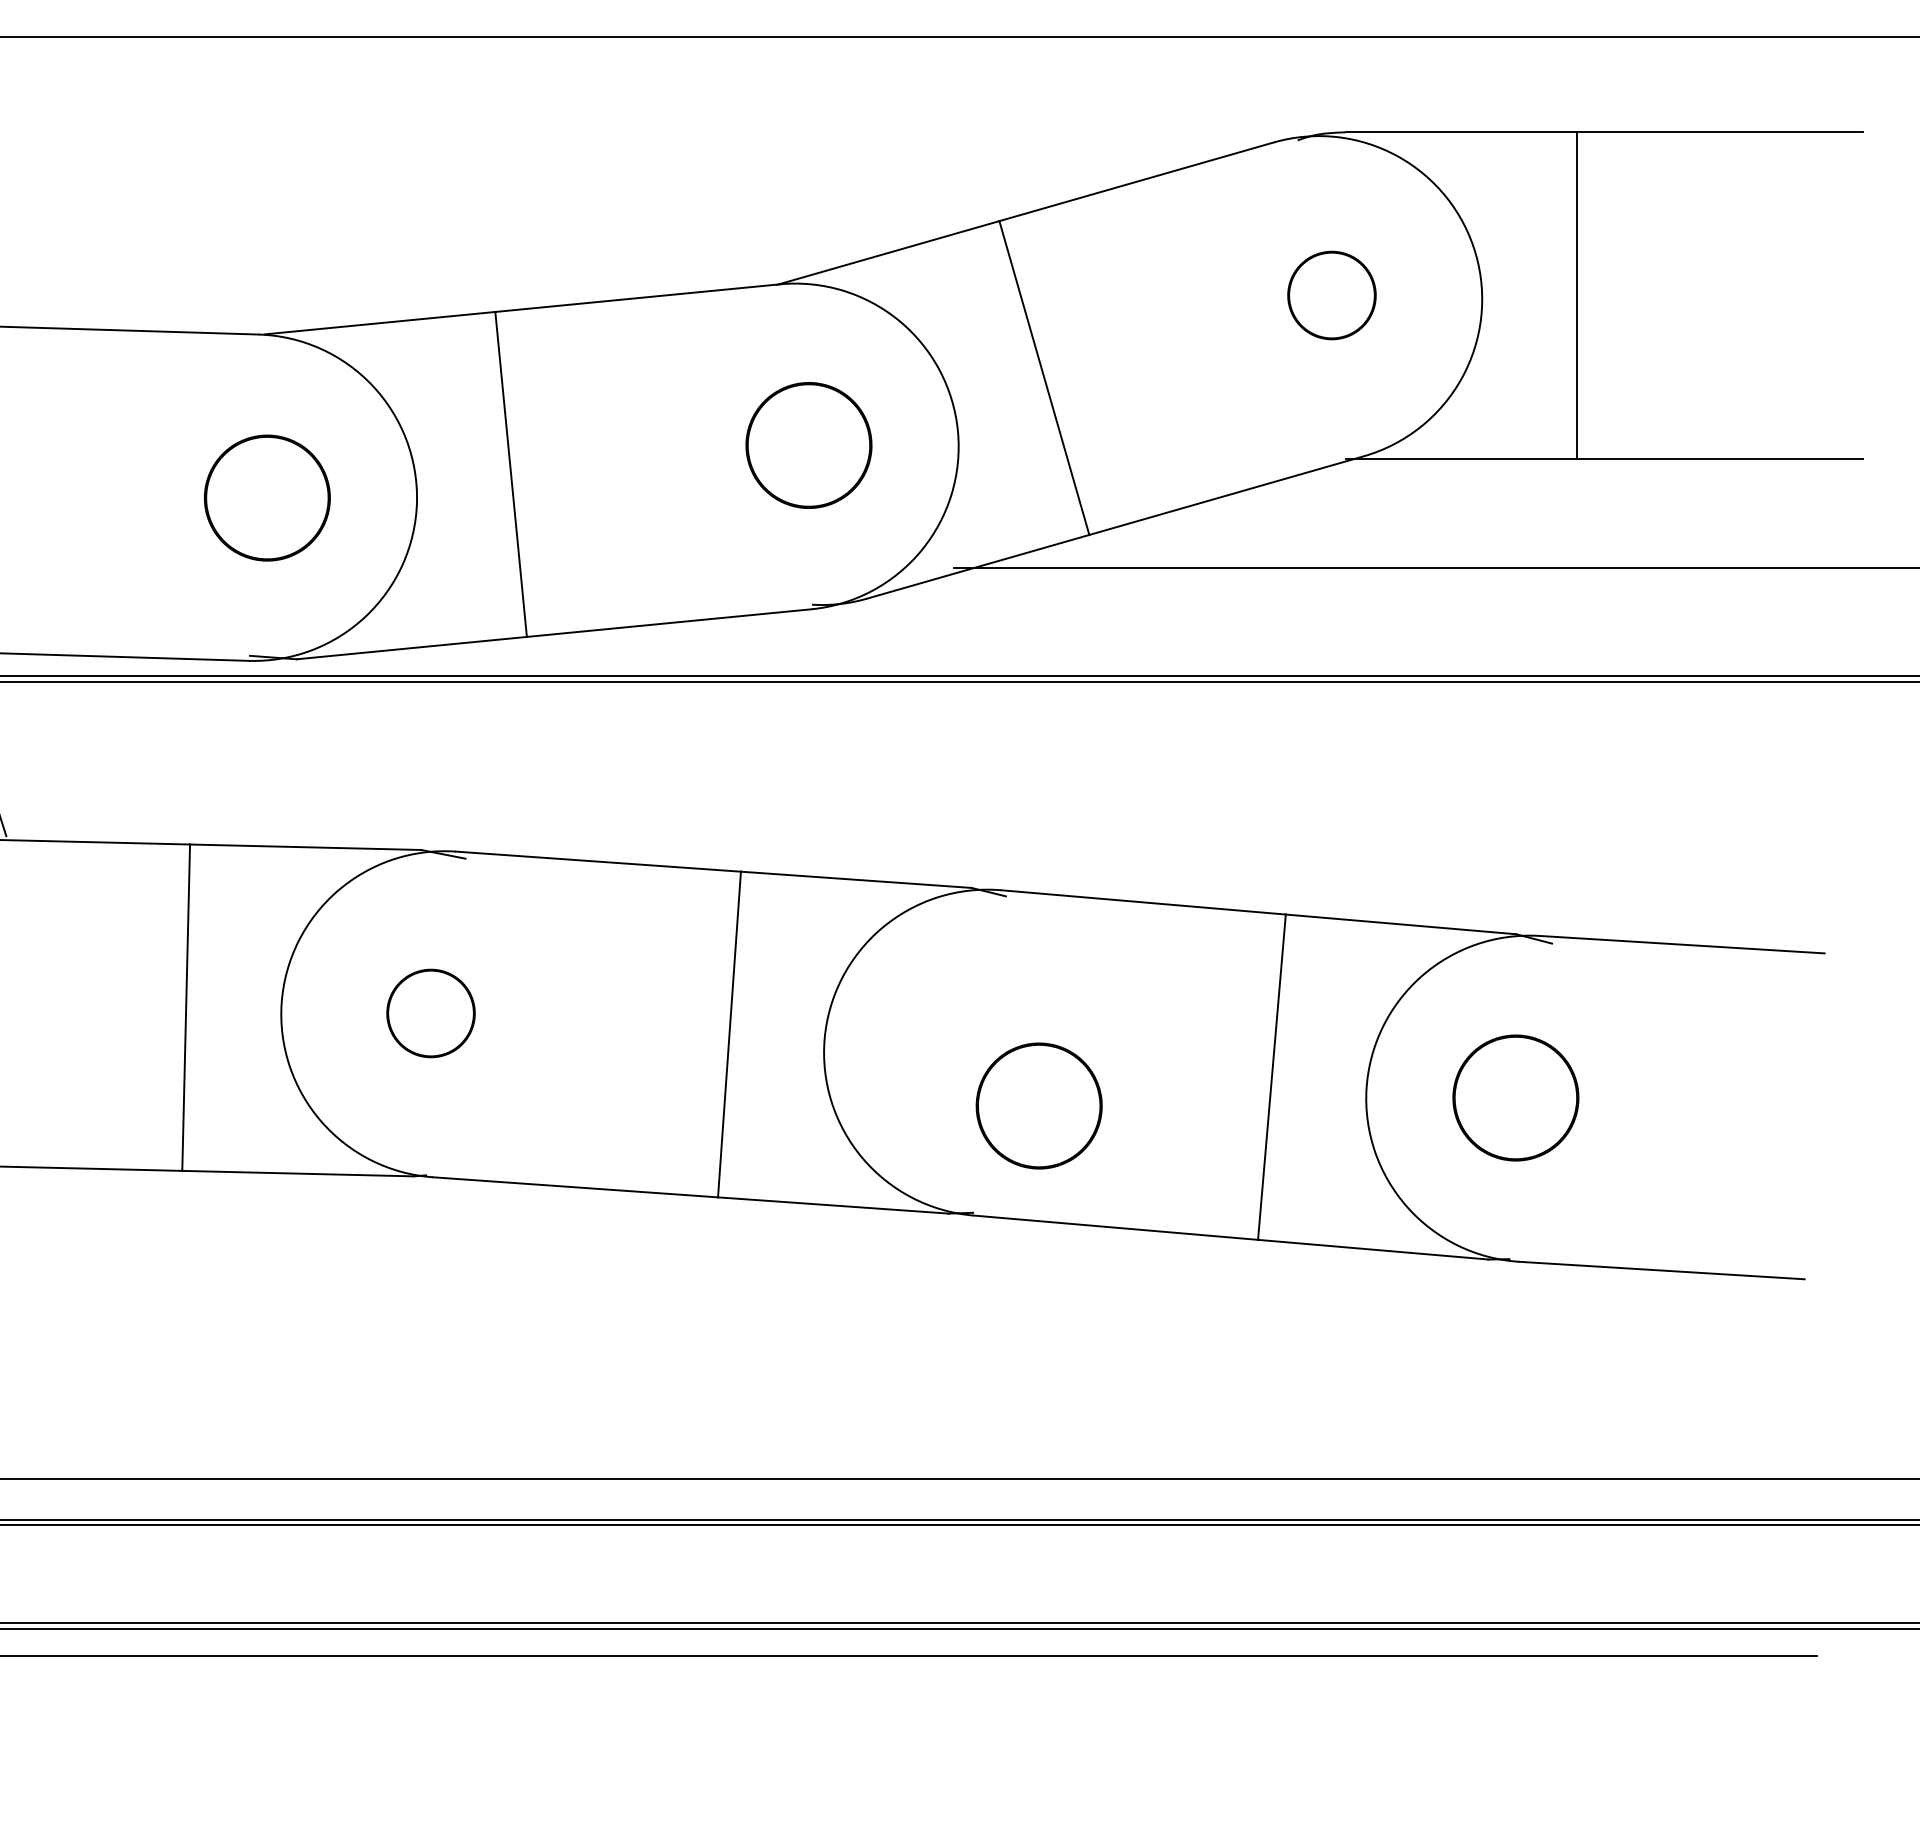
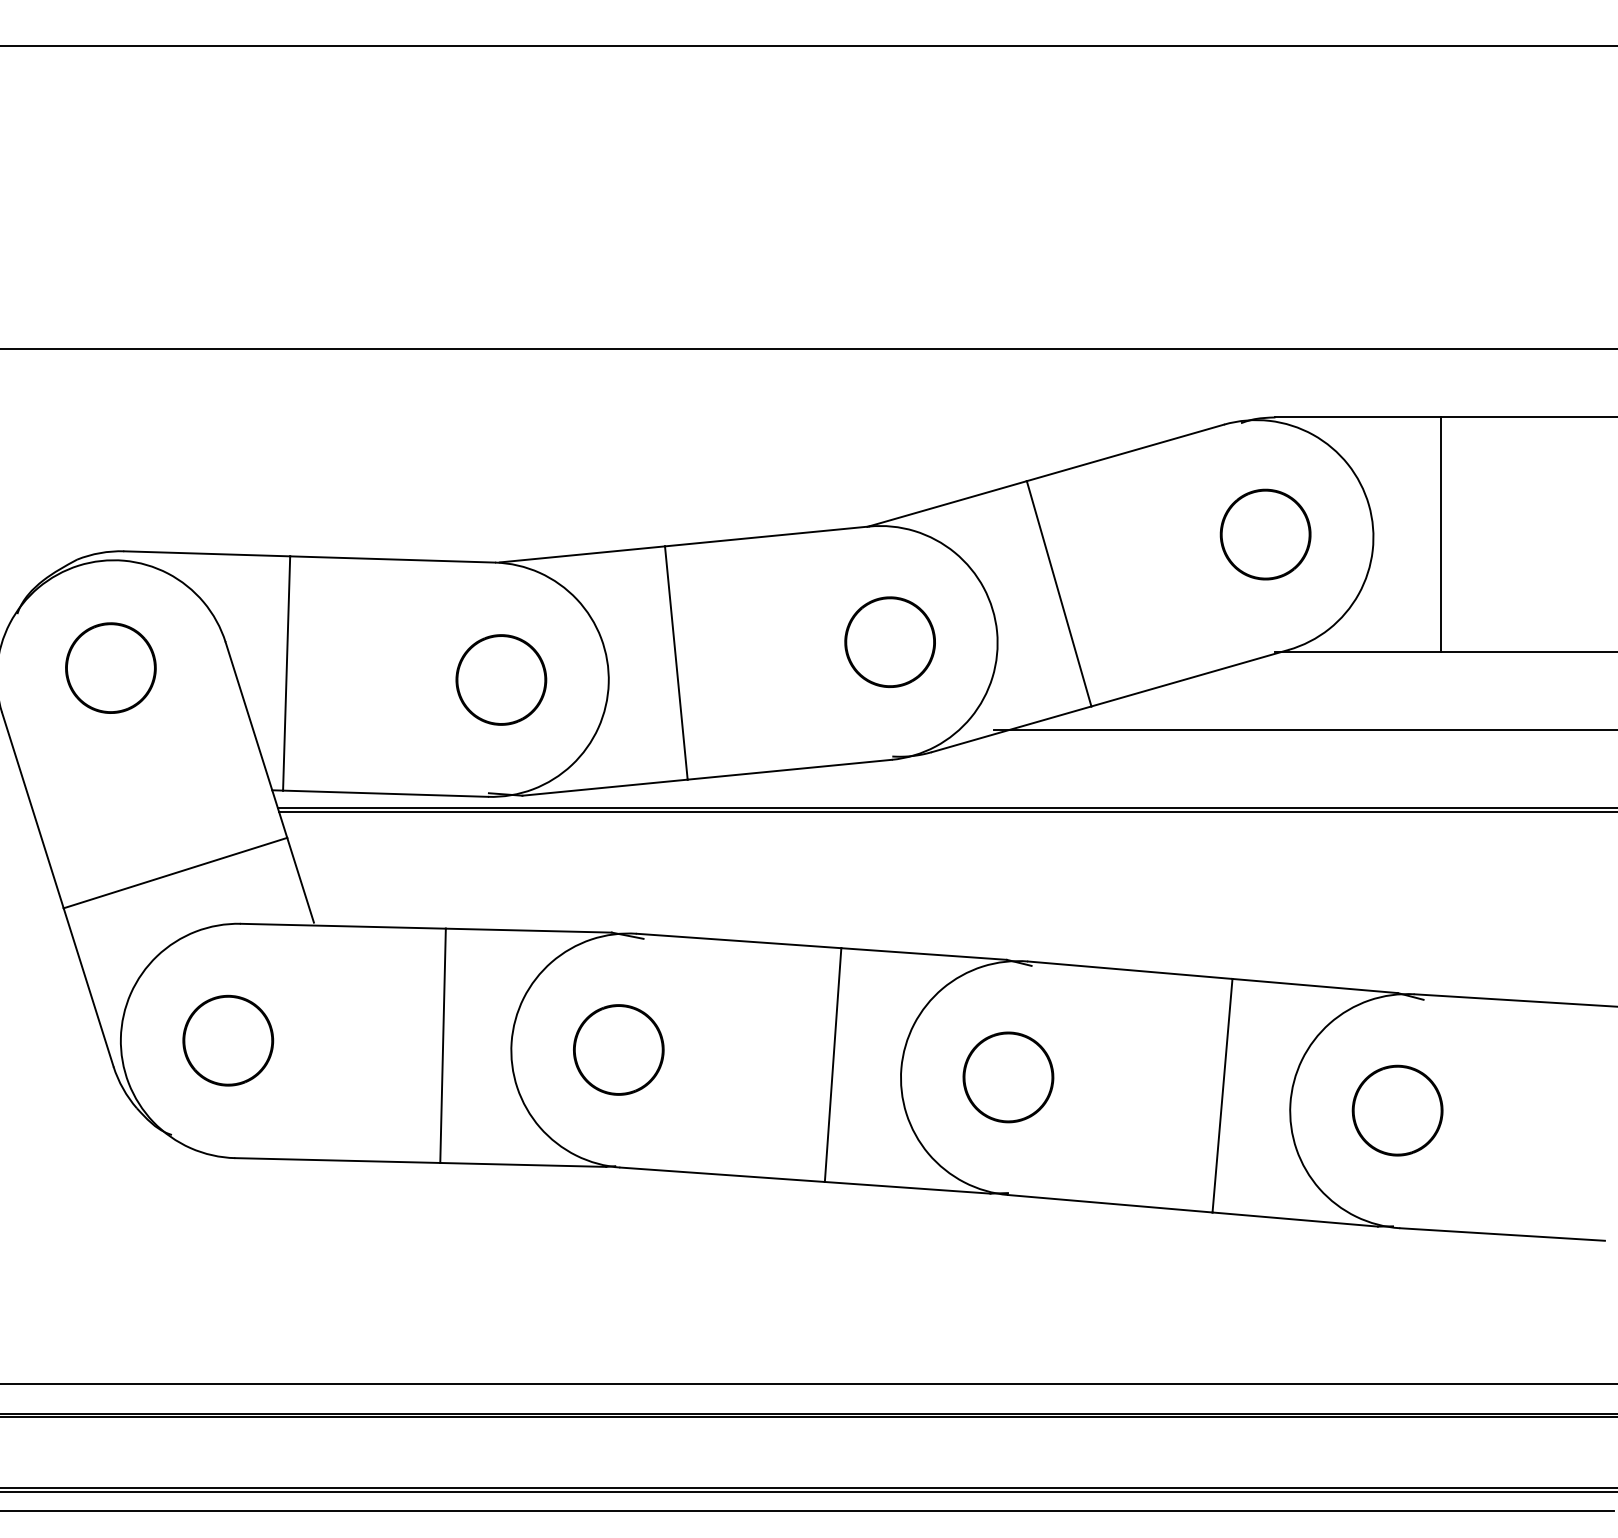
part: (1331, 295) -> (1265, 534), size x1.43
part: (430, 1012) -> (618, 1049), size x1.43
part: (1039, 1106) -> (1008, 1077), moved

